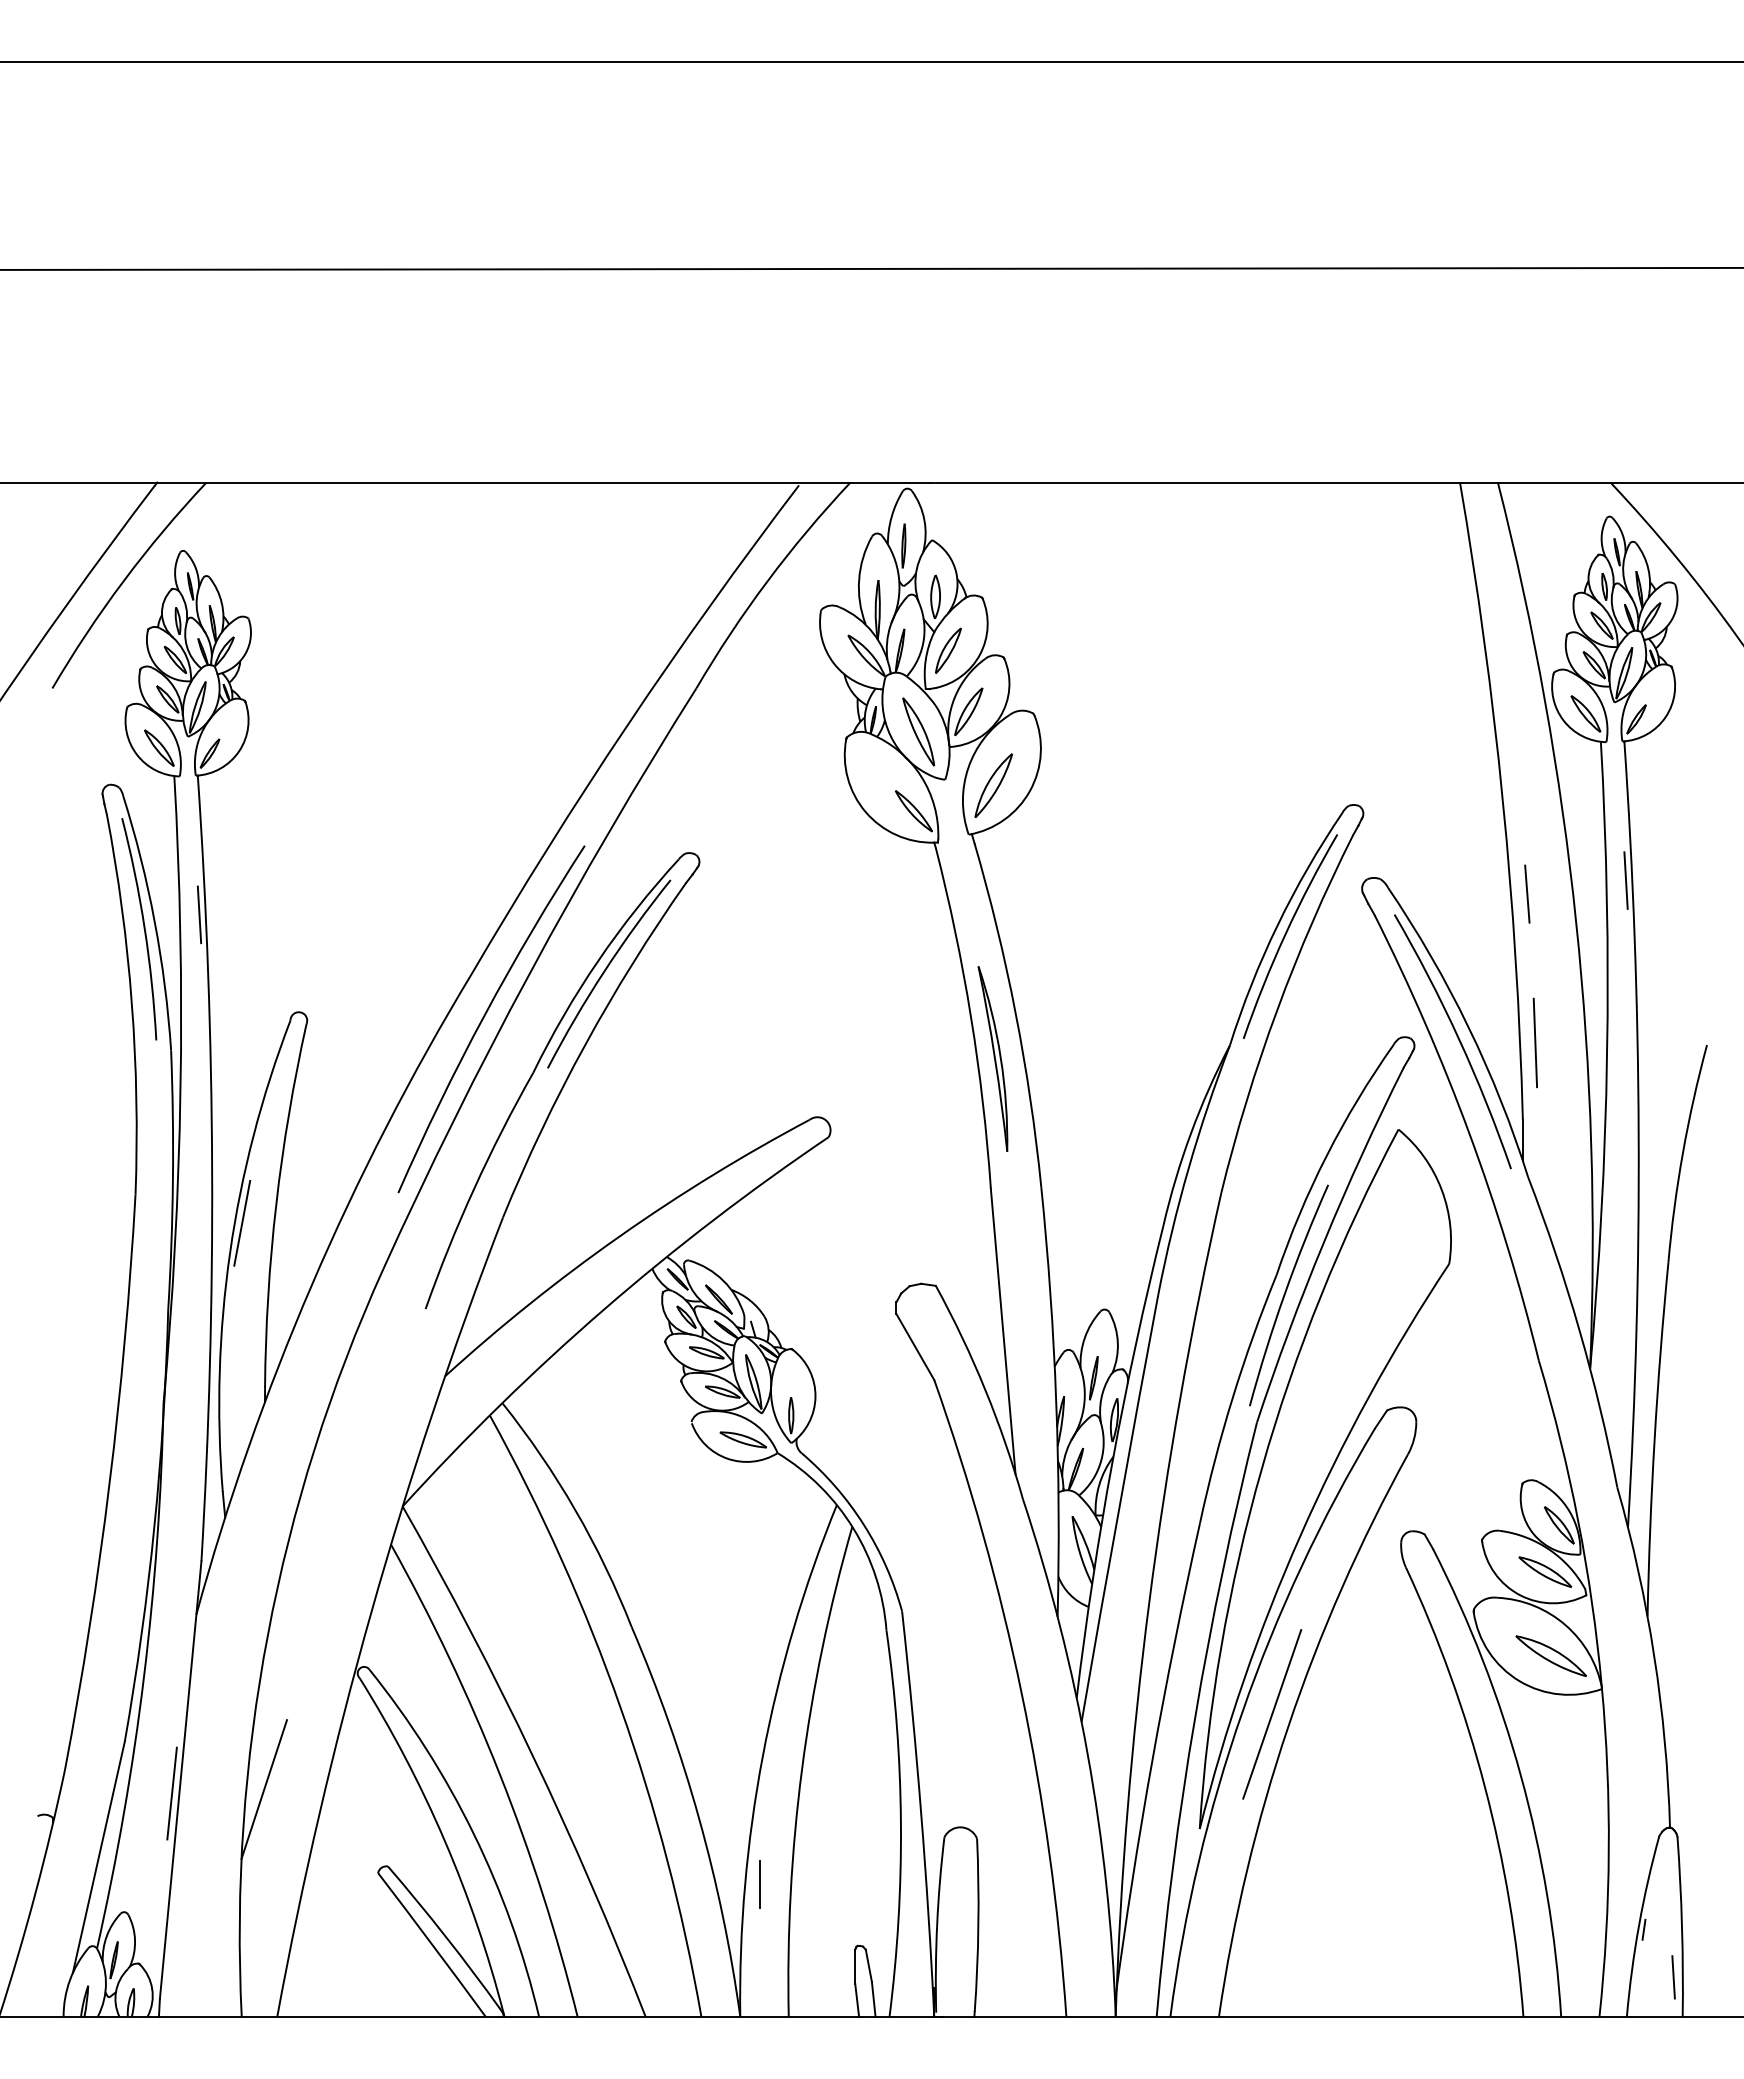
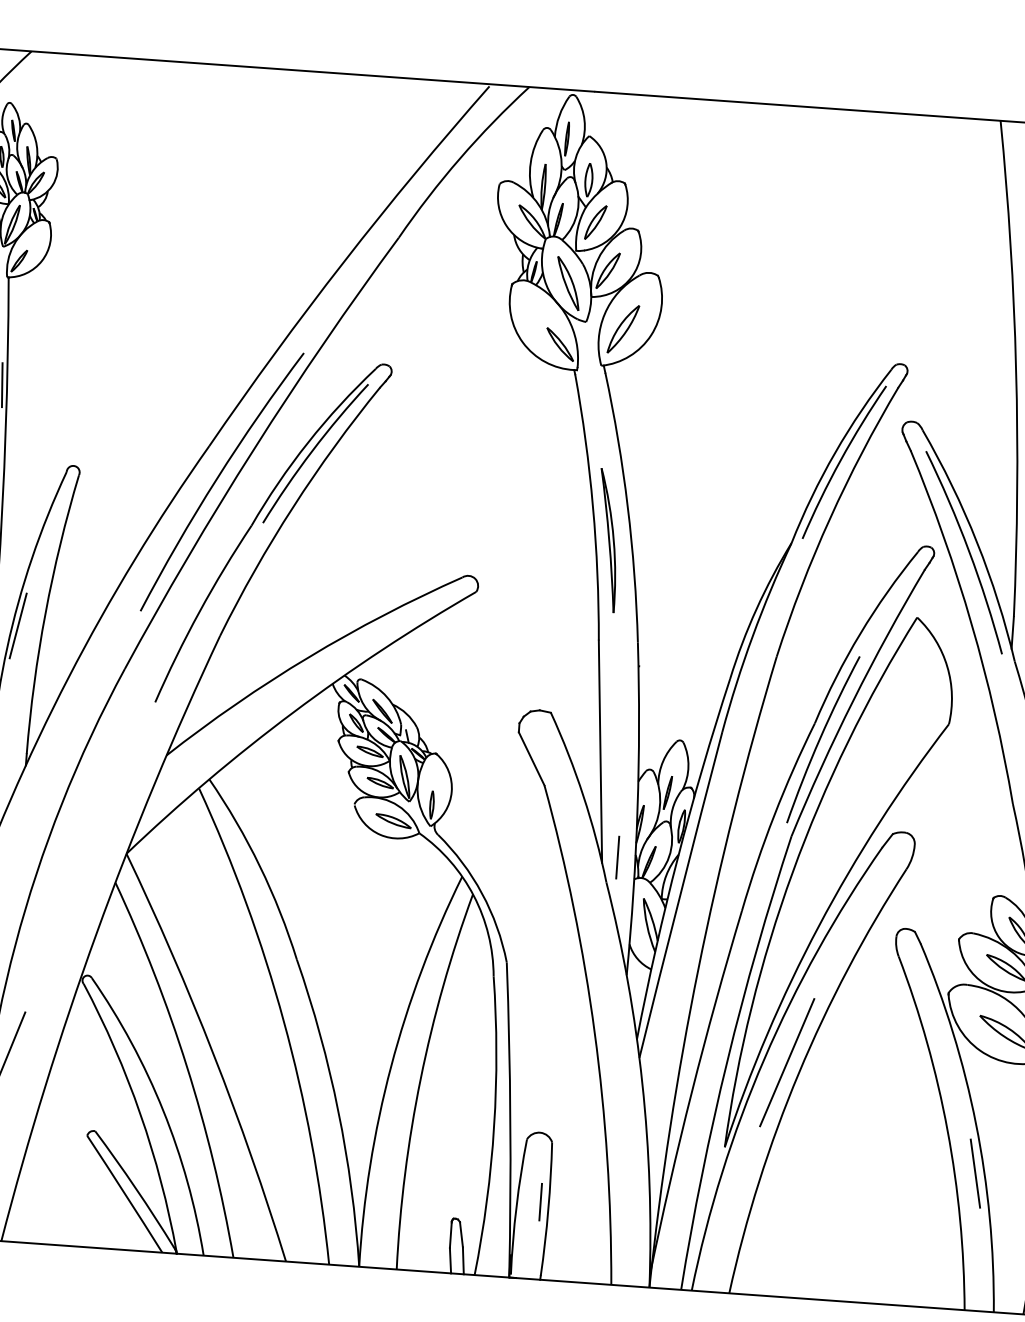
line: (1035, 1466) -> (617, 857), added
line: (1524, 1839) -> (975, 1173), added
line: (759, 1884) -> (540, 1201), moved

